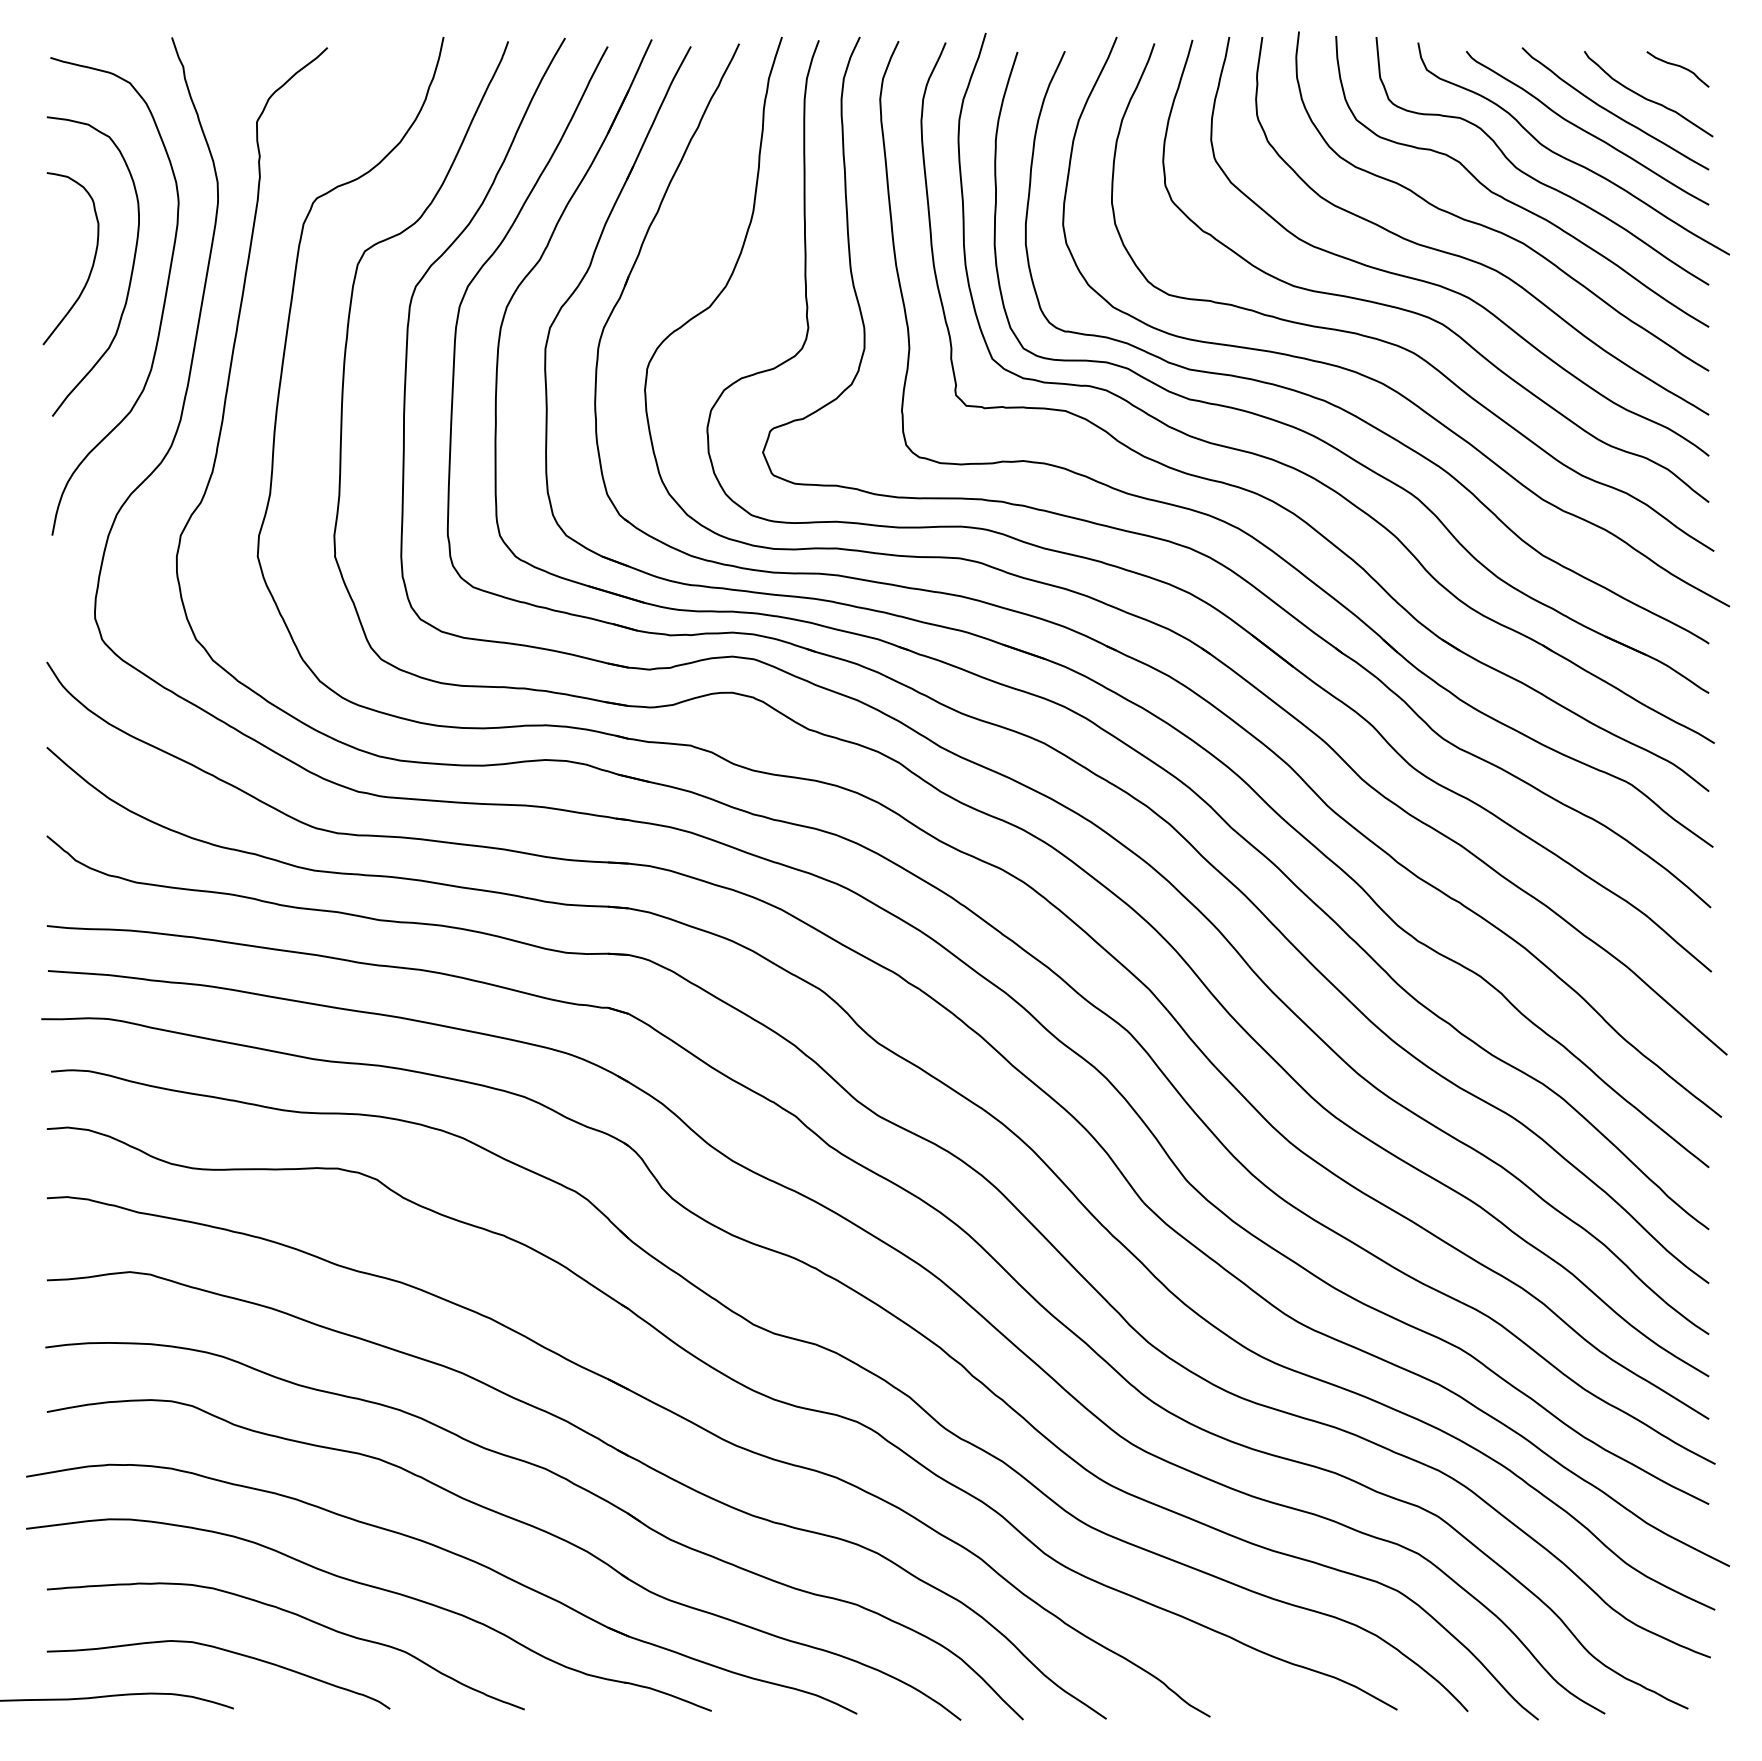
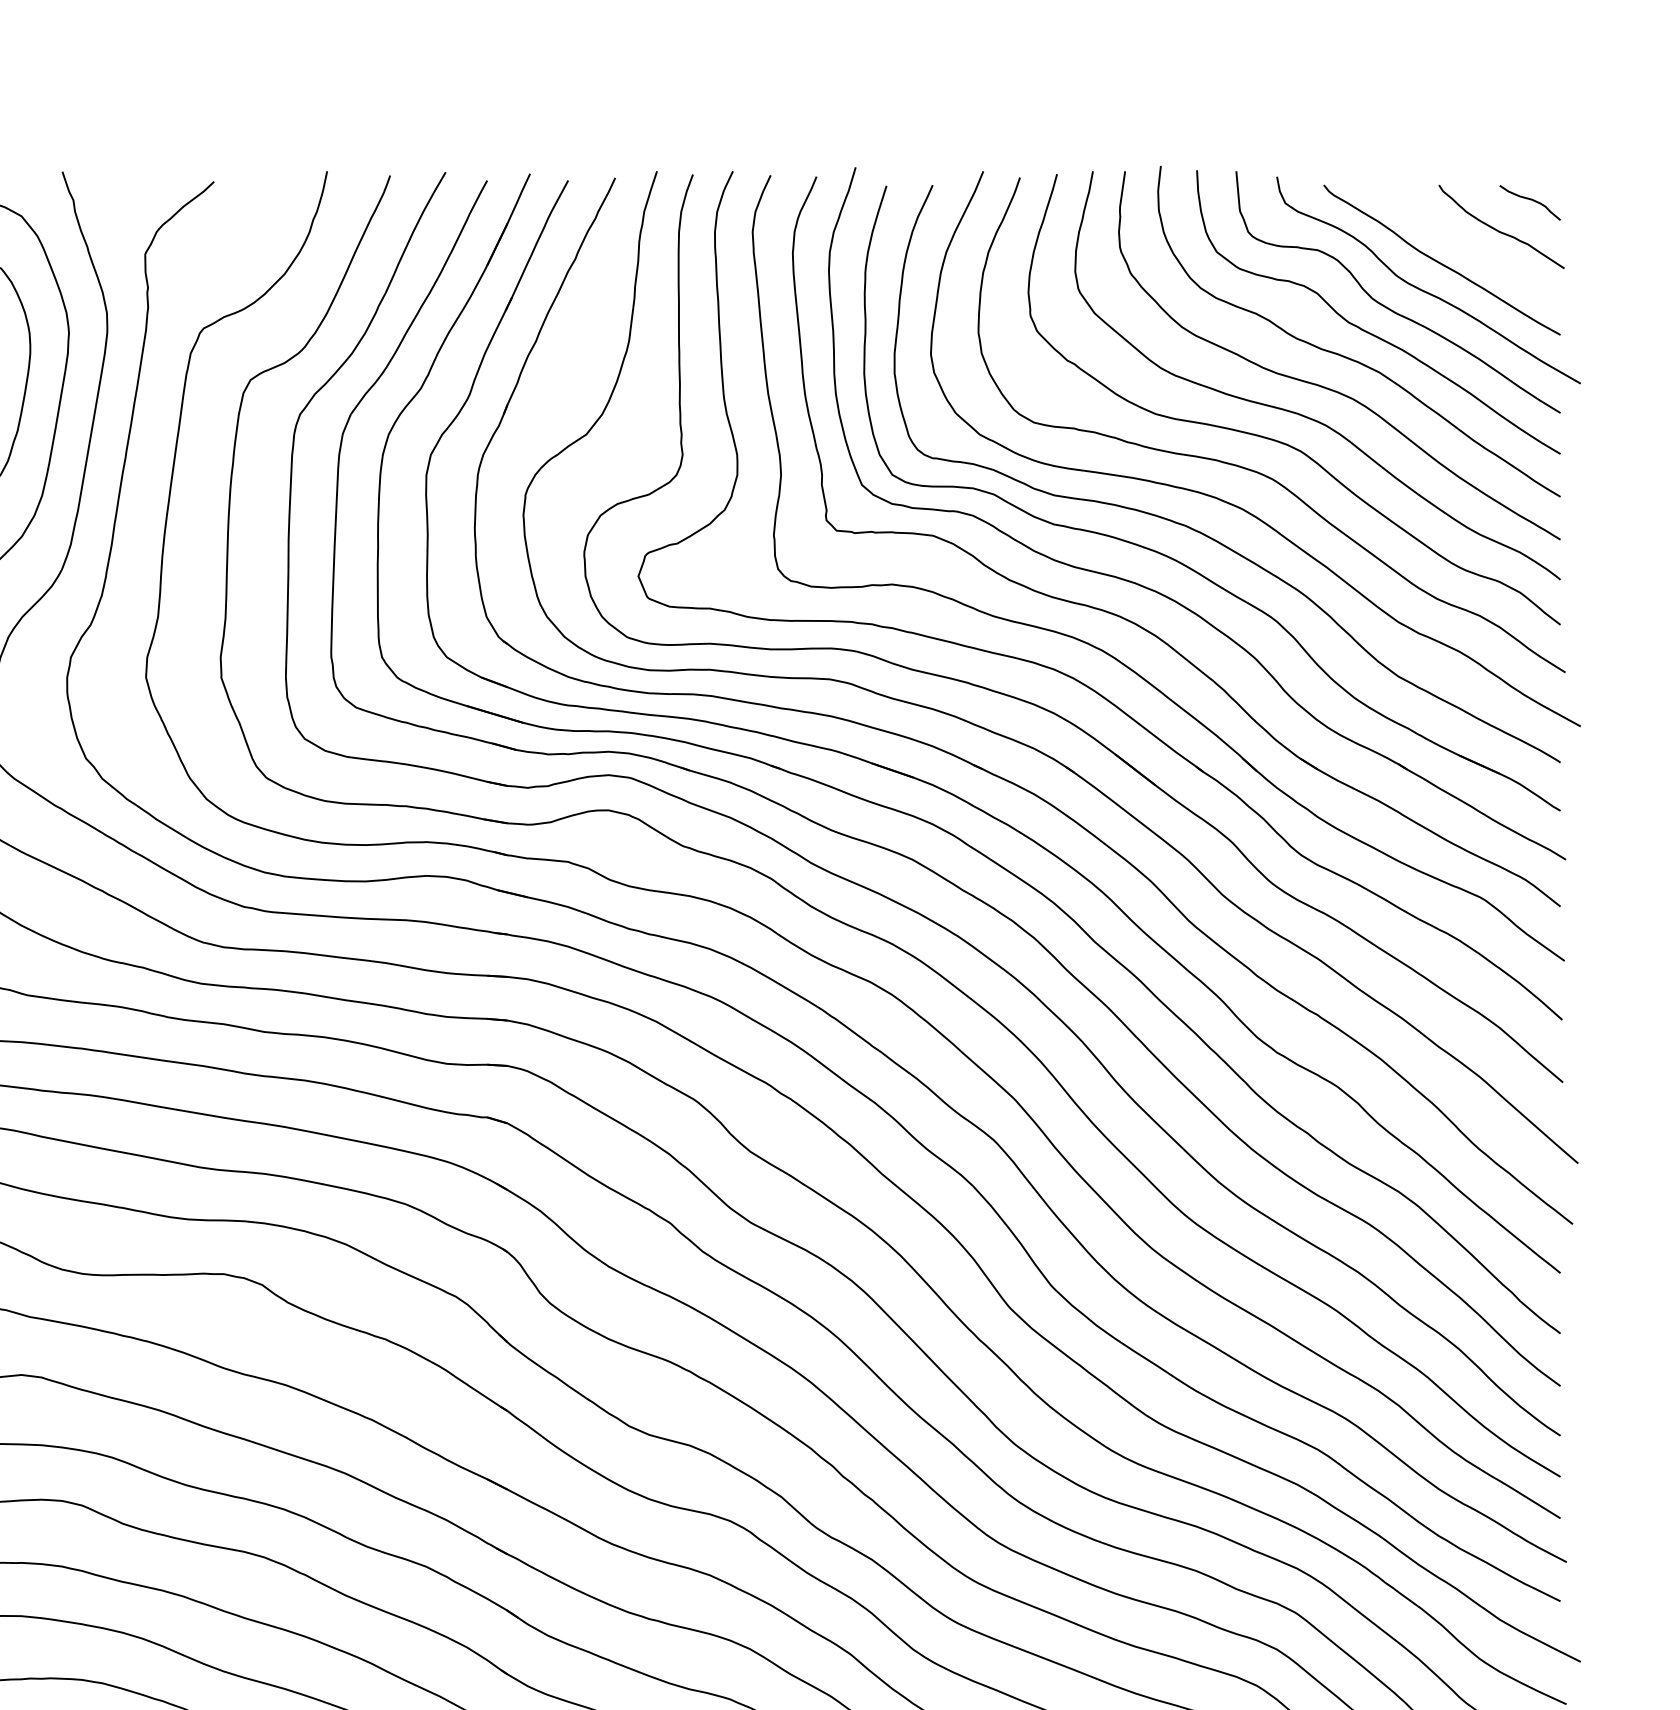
curve: (1611, 111) -> (1465, 243), removed

